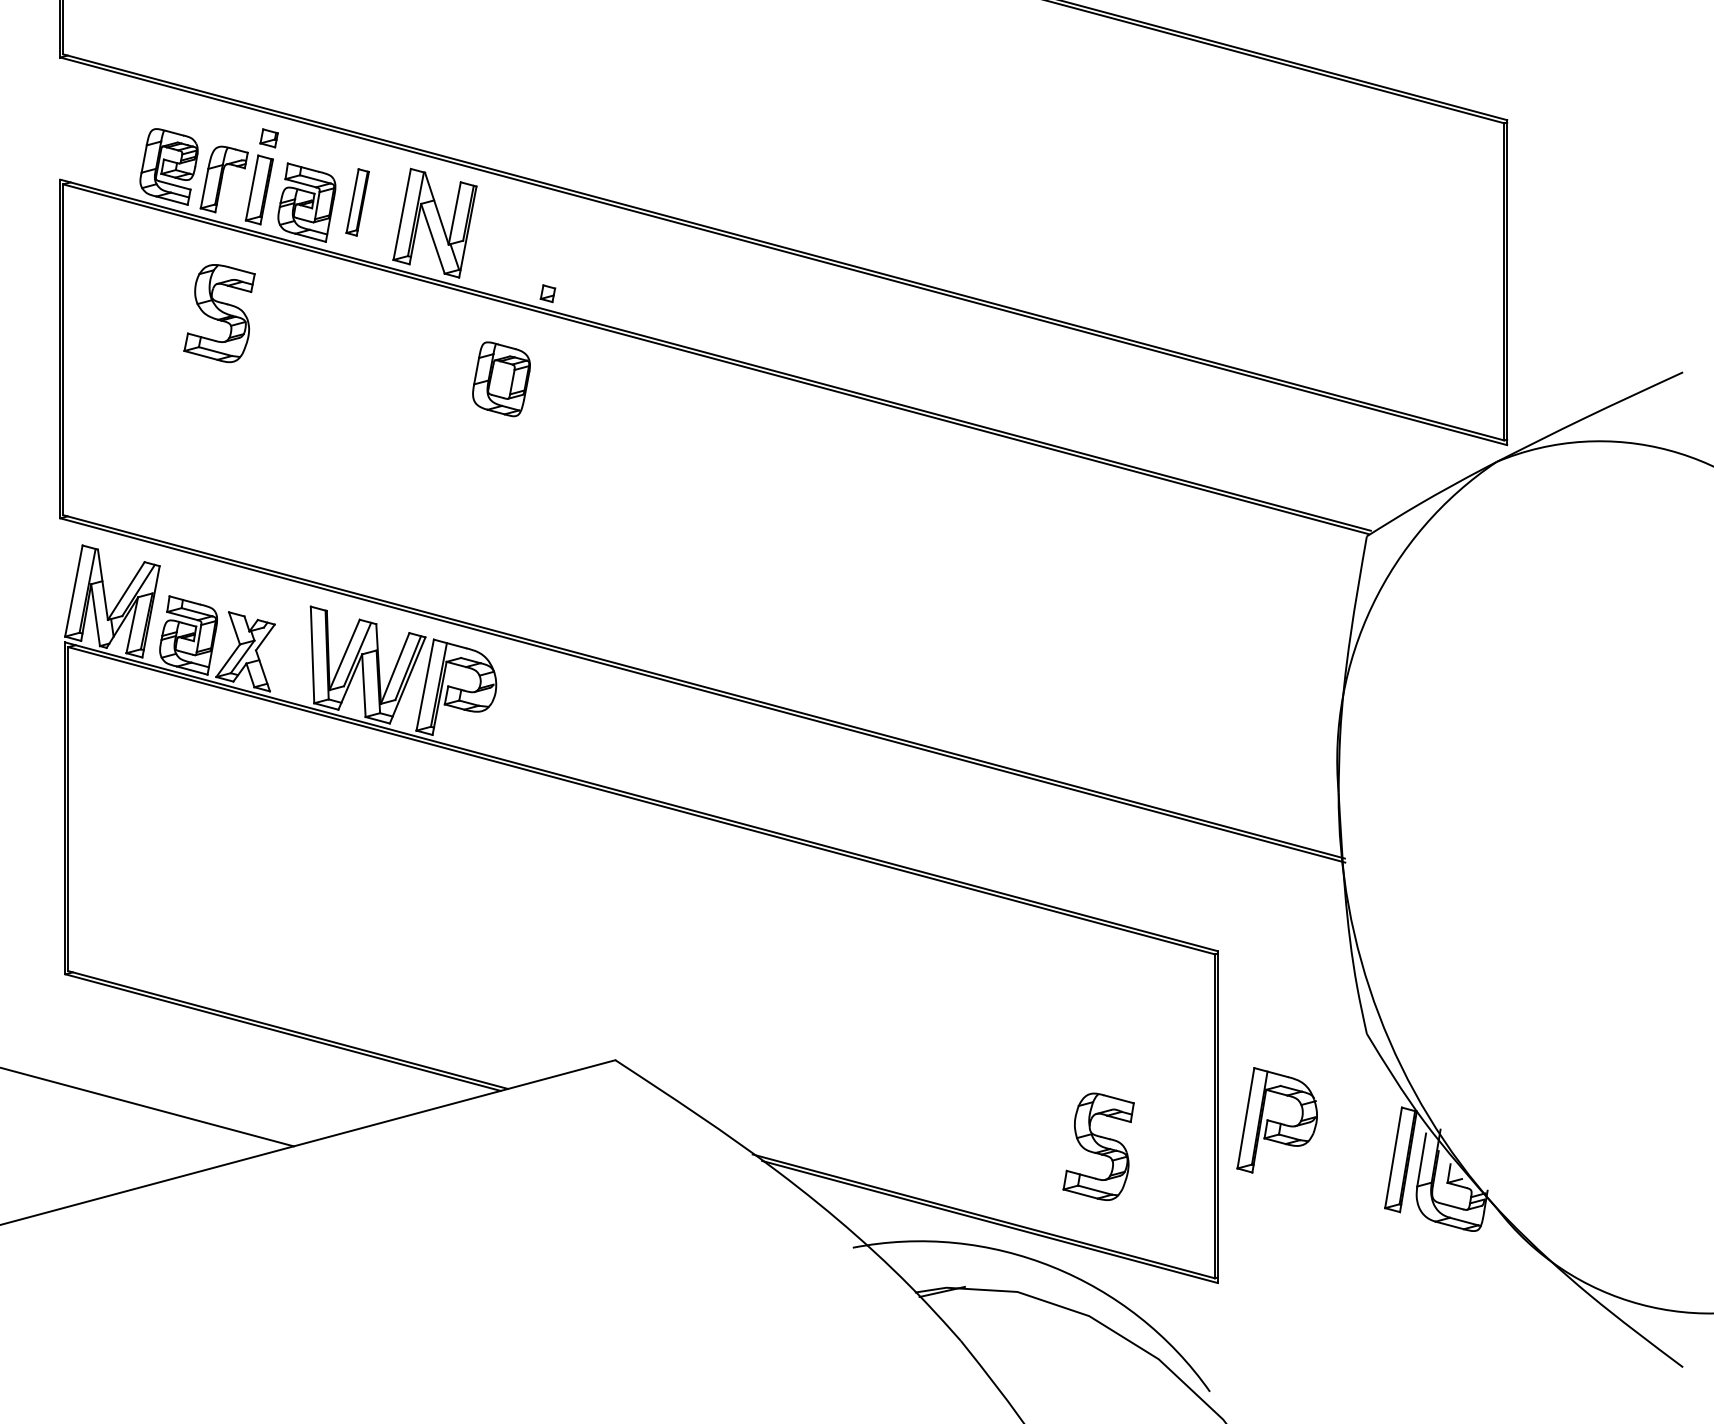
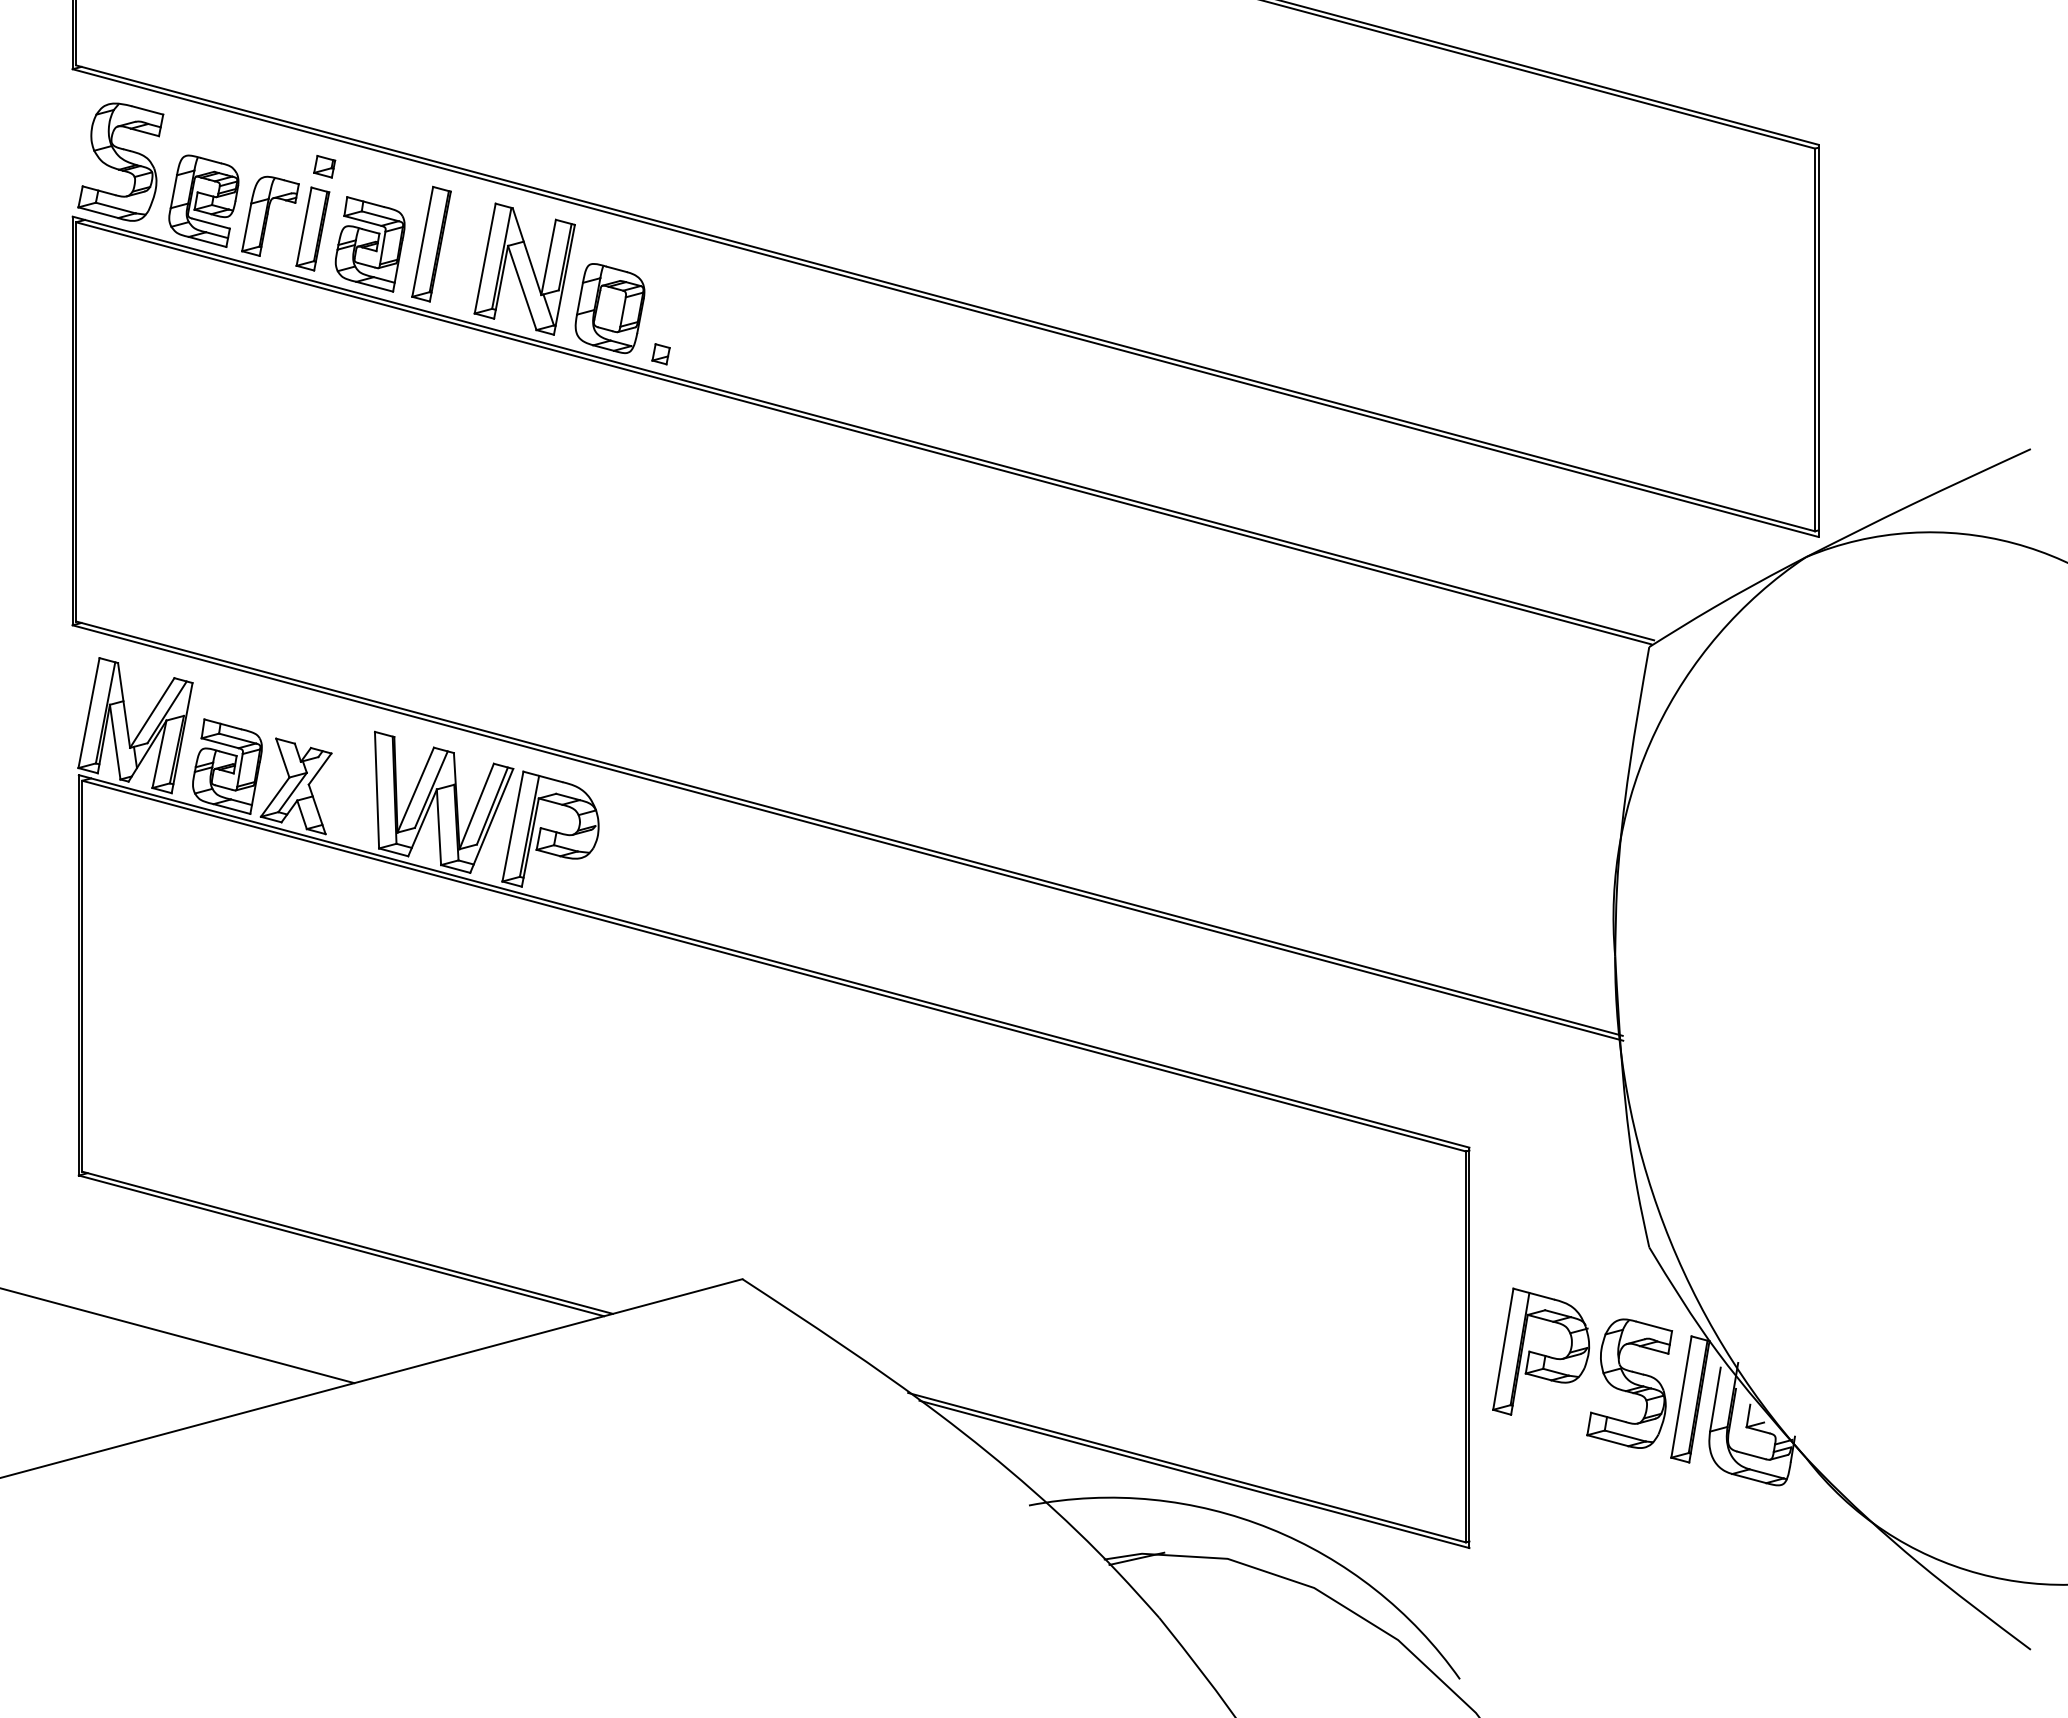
part: (357, 201) -> (431, 243), size x1.43
part: (219, 312) -> (120, 161), moved
part: (501, 379) -> (609, 308), moved
part: (1098, 1146) -> (1629, 1383), moved

